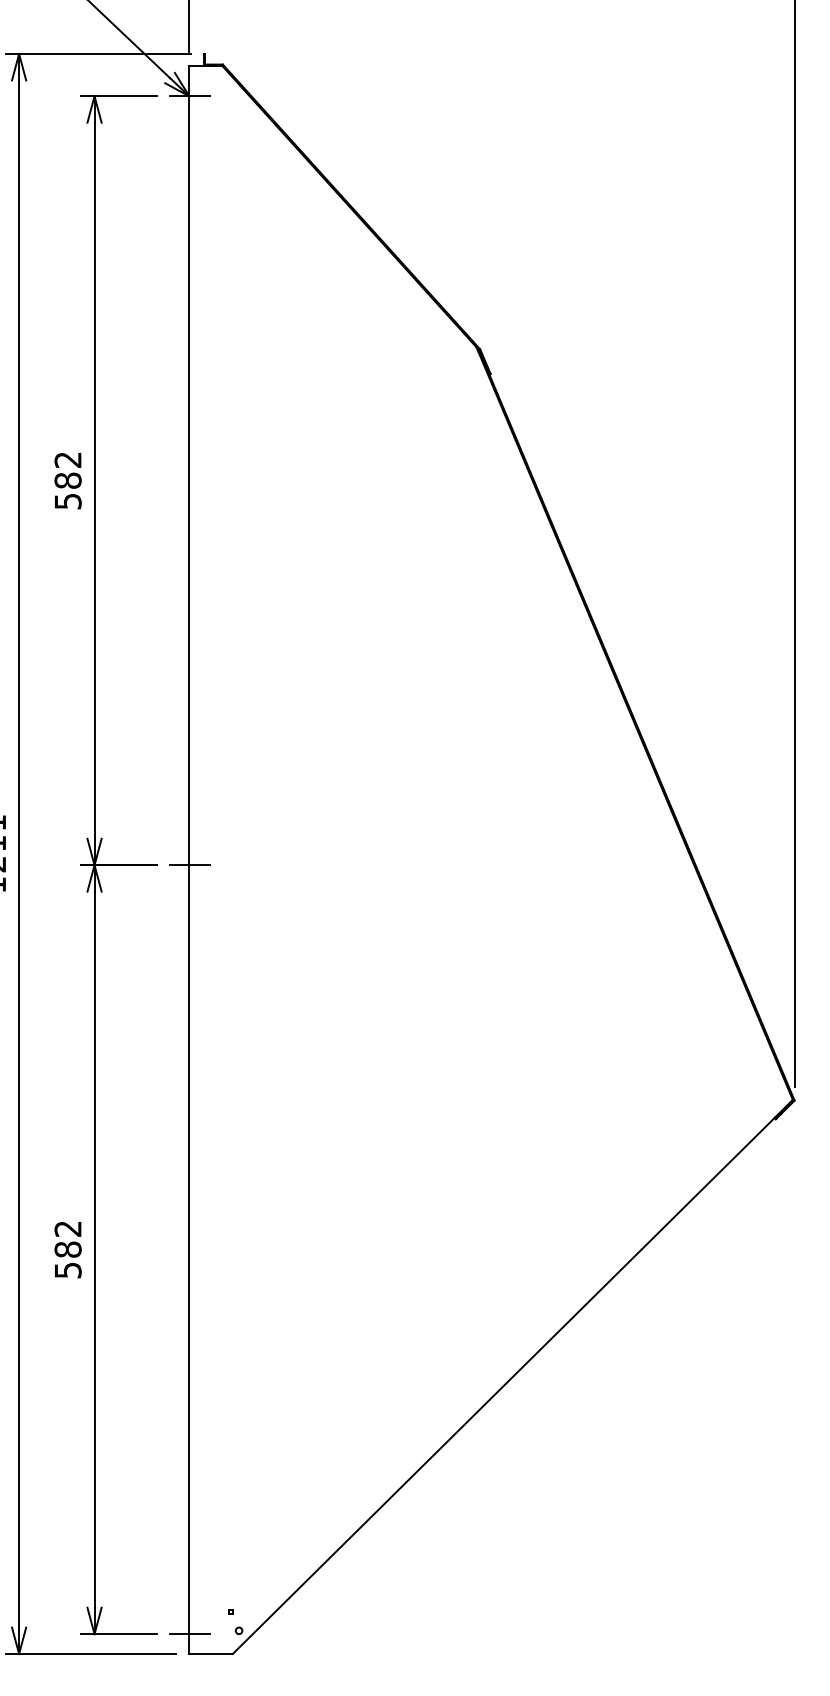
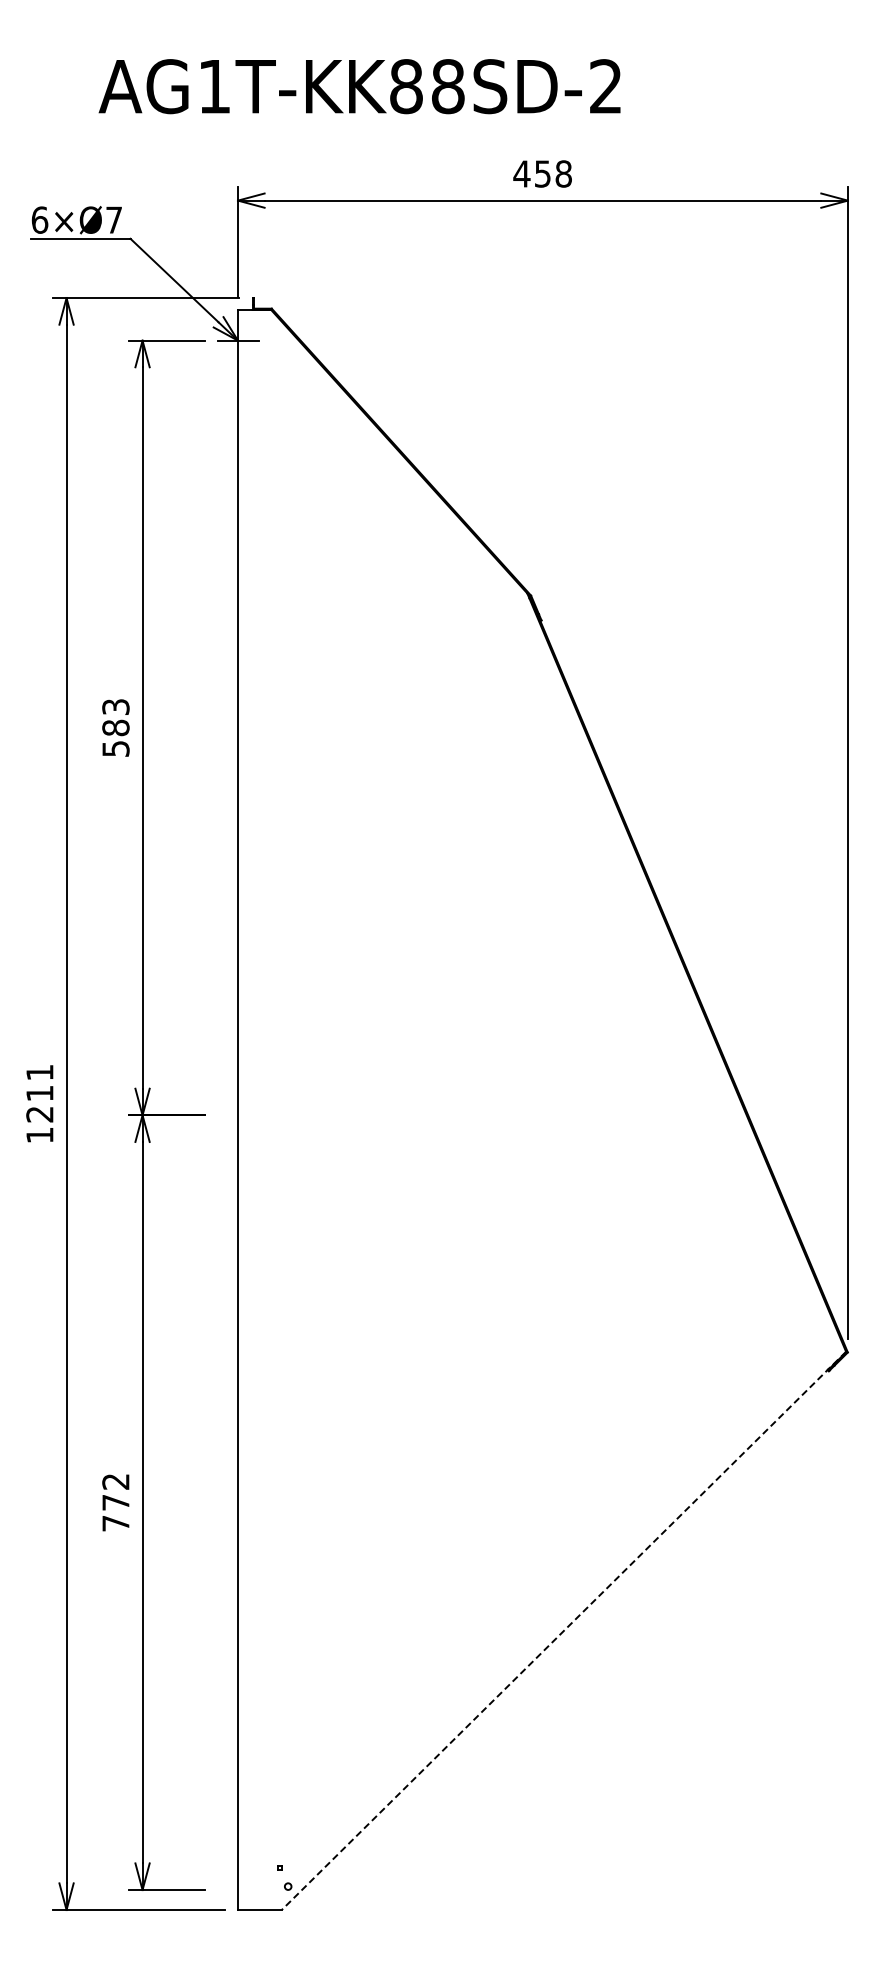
text: (67, 460) -> (115, 707), 582 -> 583
line: (189, 865) -> (238, 1115), removed
text: (67, 1259) -> (115, 1512), 582 -> 772
line: (512, 1376) -> (563, 1630), solid -> dashed
line: (189, 1633) -> (238, 1889), removed

